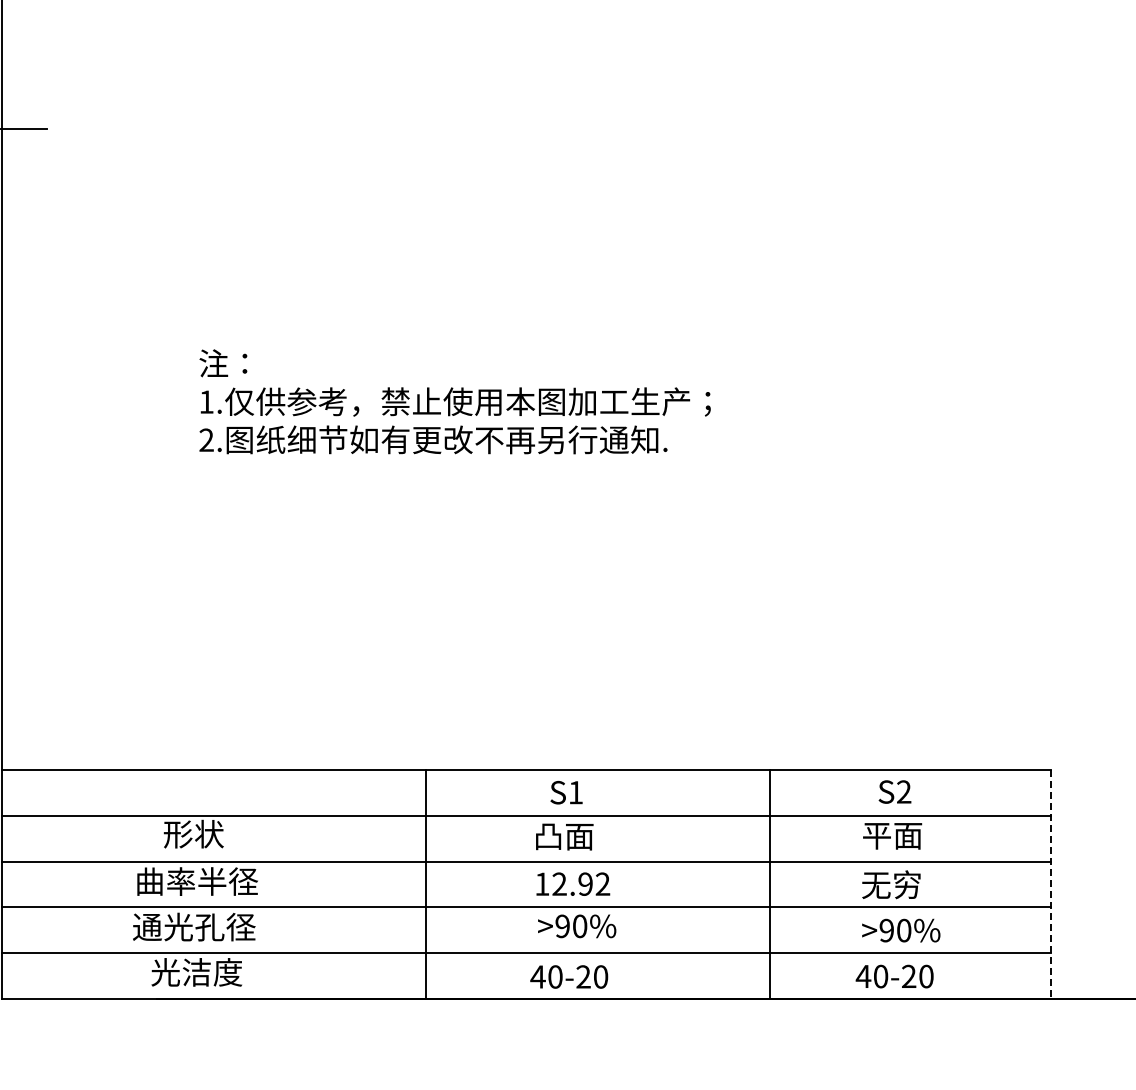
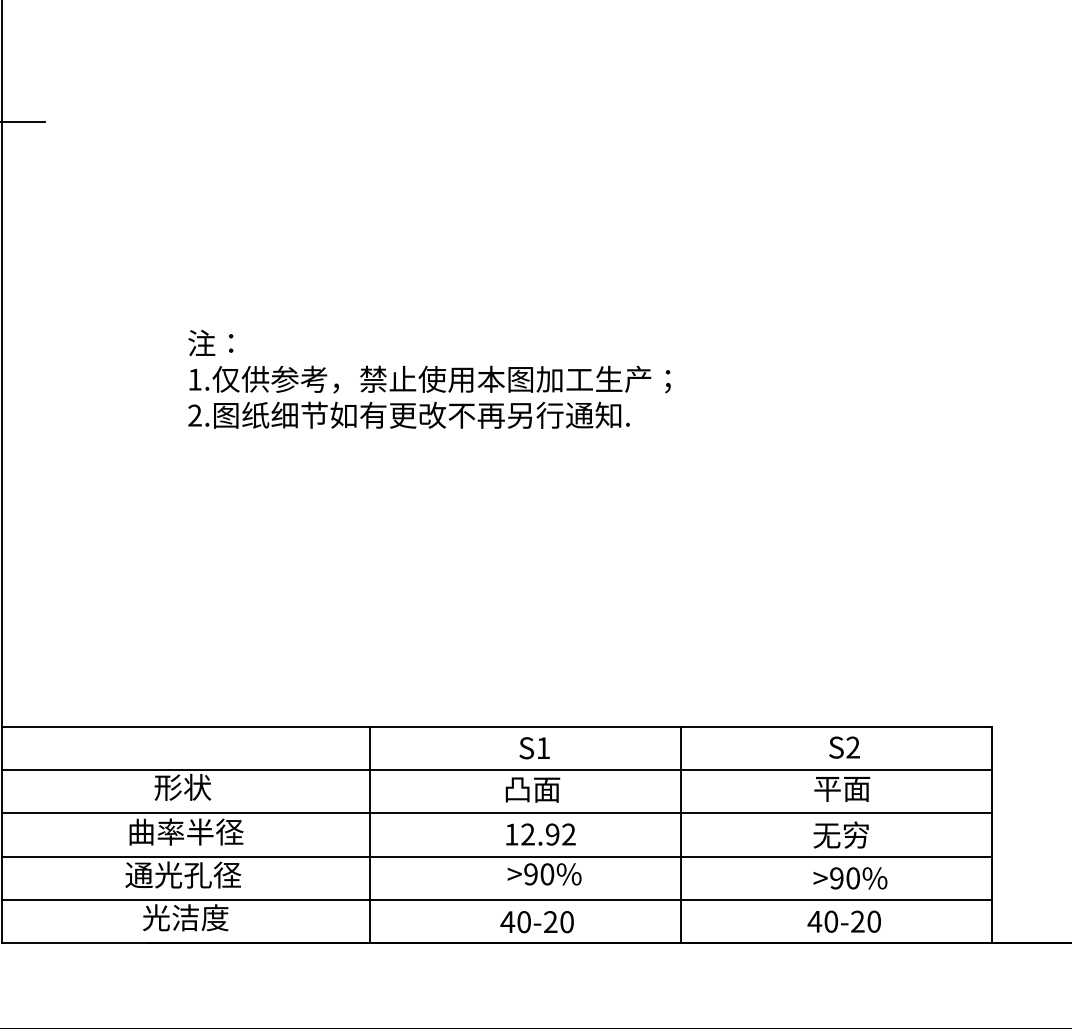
line: (426, 884) -> (370, 834), moved
line: (769, 884) -> (680, 834), moved
line: (1051, 885) -> (992, 835), dashed -> solid

